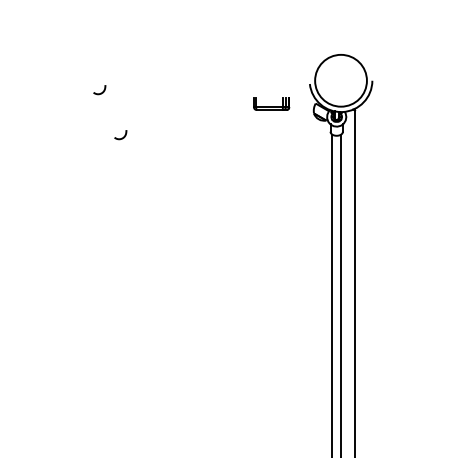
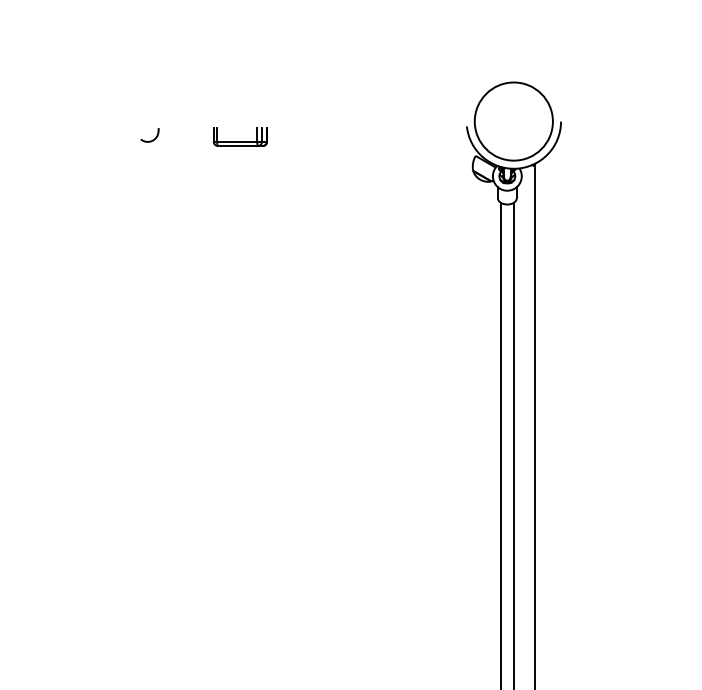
part: (271, 103) -> (240, 136), moved
curve: (121, 137) -> (182, 207), removed

